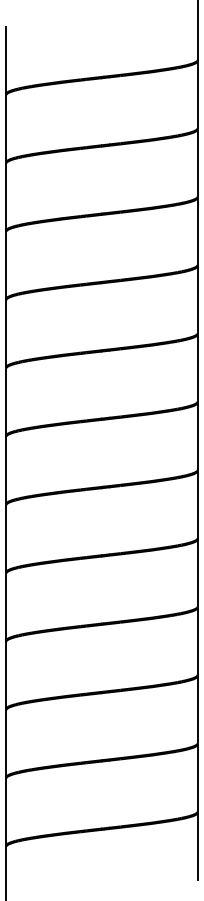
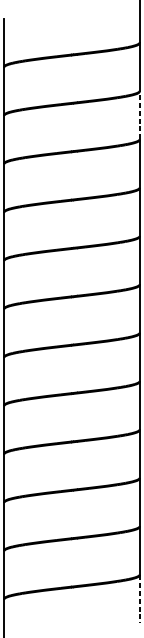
line: (197, 162) -> (139, 115), solid -> dashed
line: (197, 846) -> (139, 599), solid -> dashed

